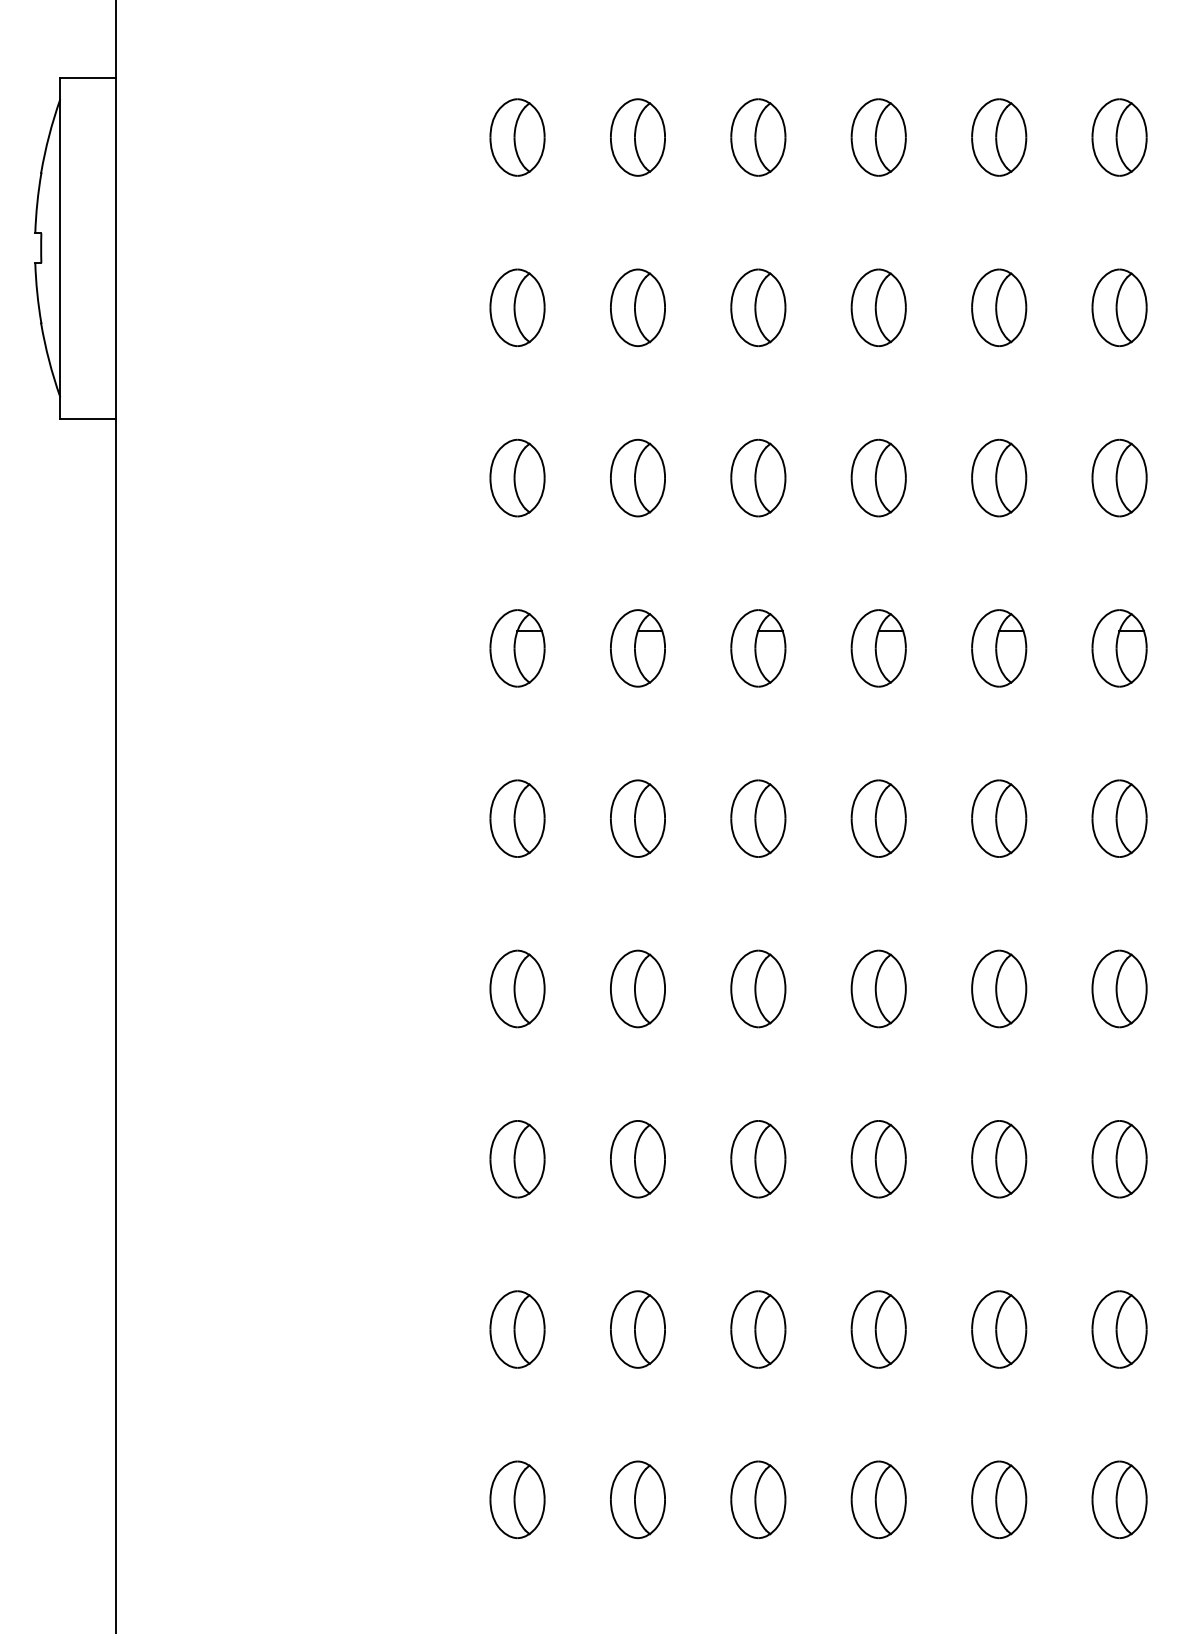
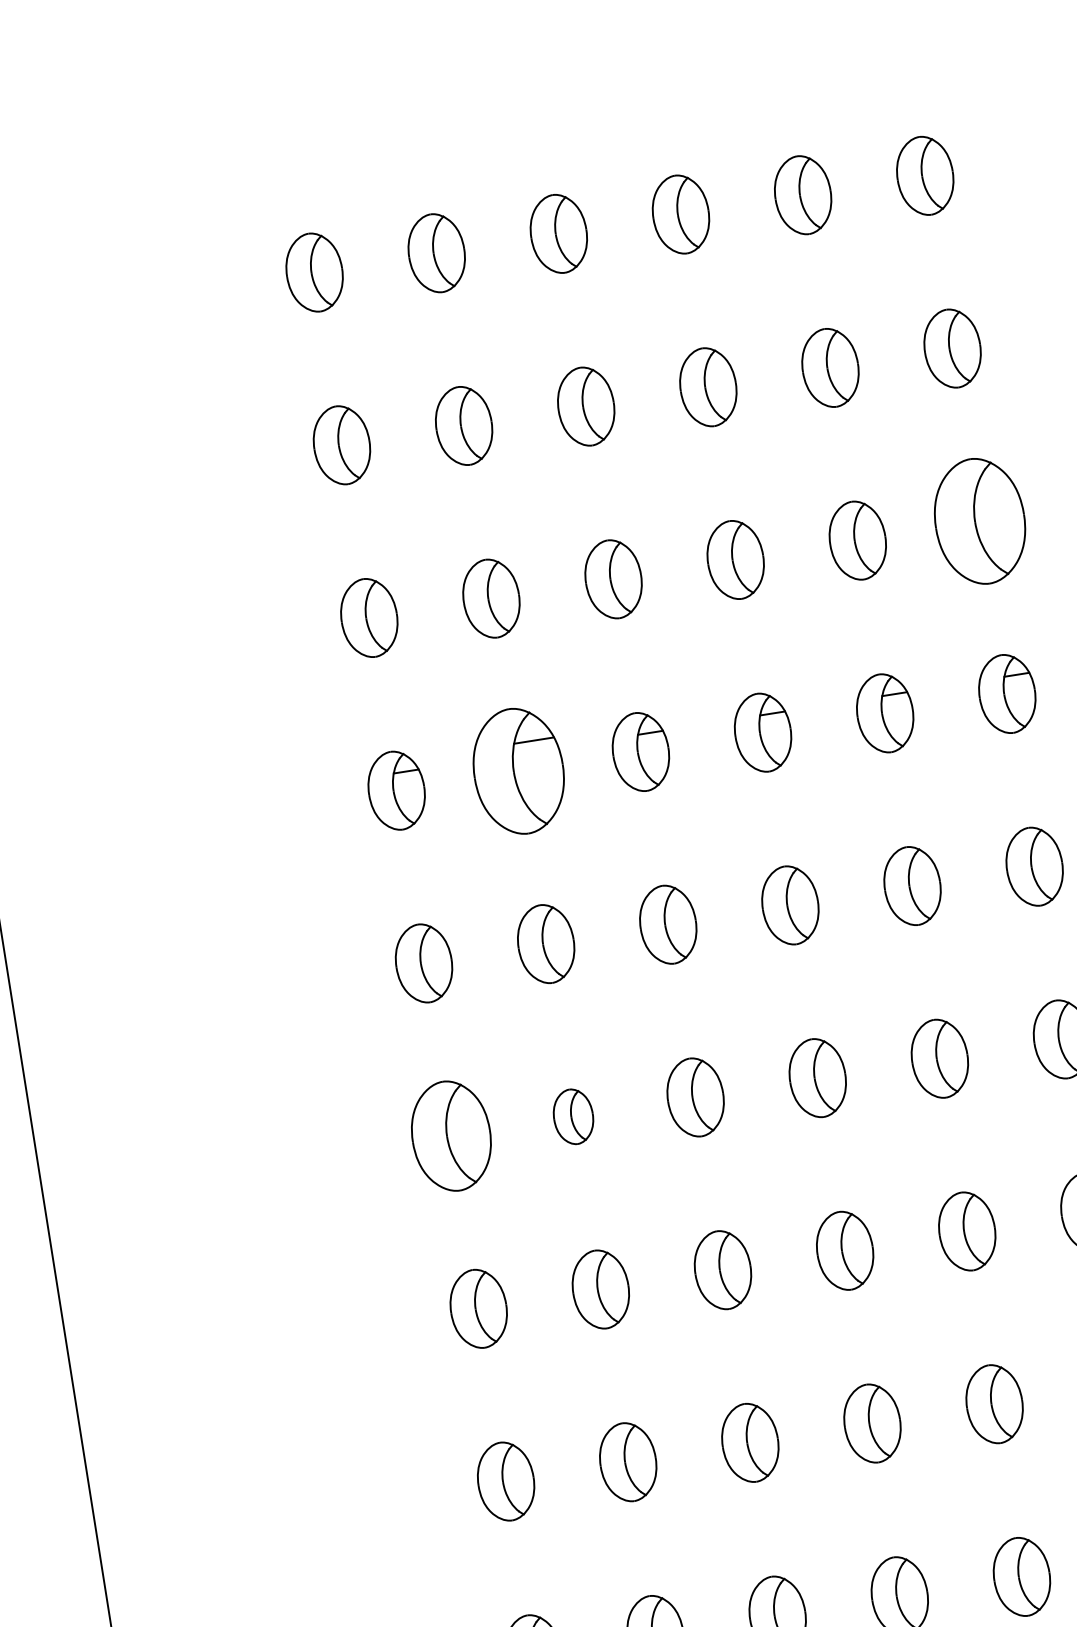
part: (1119, 477) -> (979, 520), size x1.6
part: (637, 648) -> (518, 771), size x1.6
part: (517, 988) -> (451, 1135), size x1.4
part: (637, 988) -> (572, 1116), size x0.7

